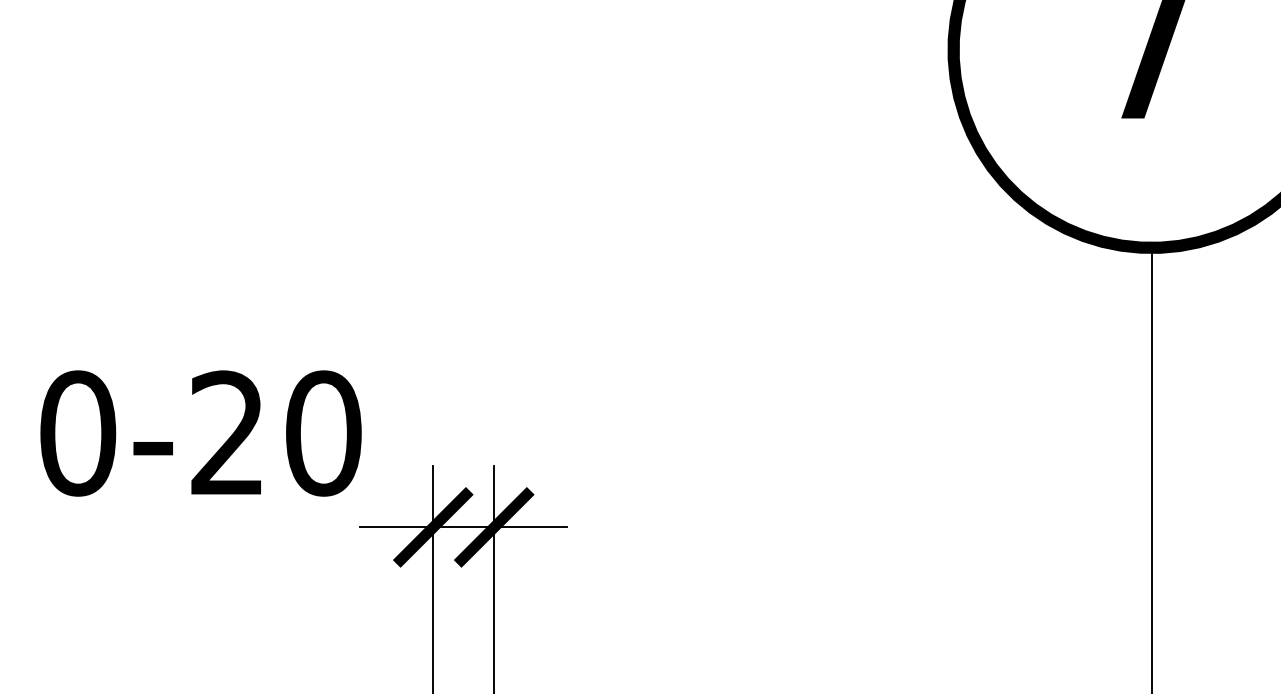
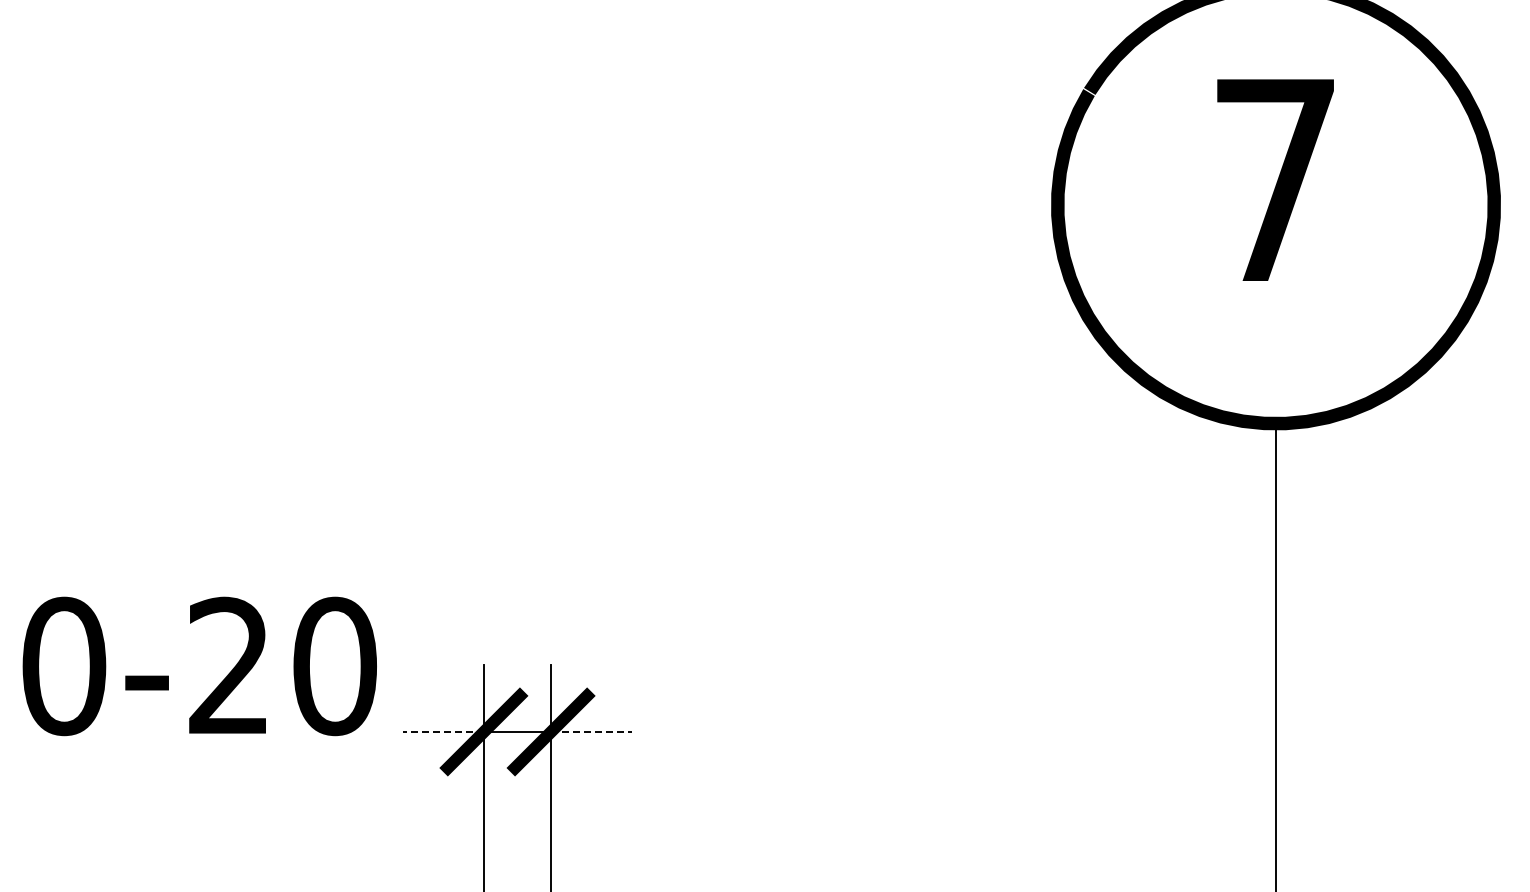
text: (200, 433) -> (199, 666), moved
line: (396, 526) -> (443, 731), solid -> dashed
line: (530, 526) -> (591, 731), solid -> dashed

